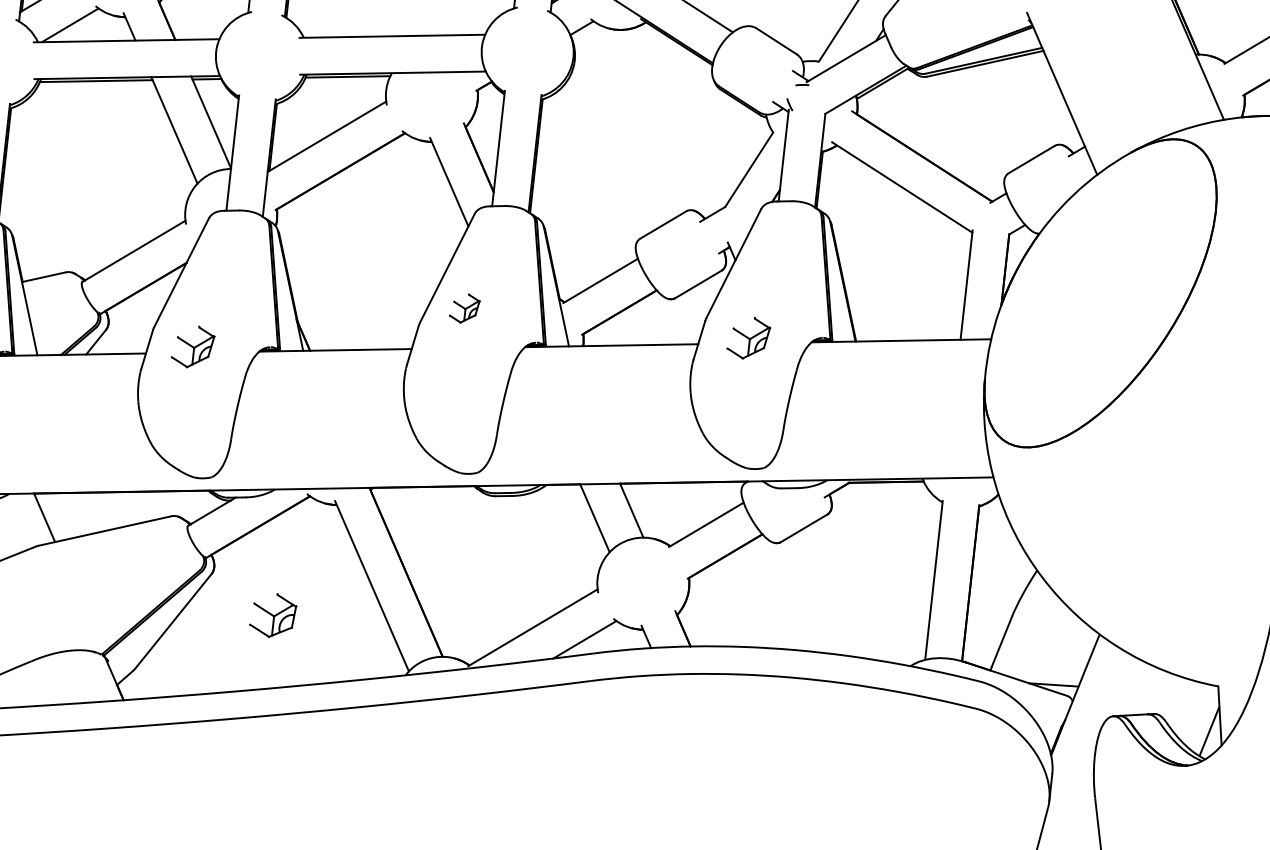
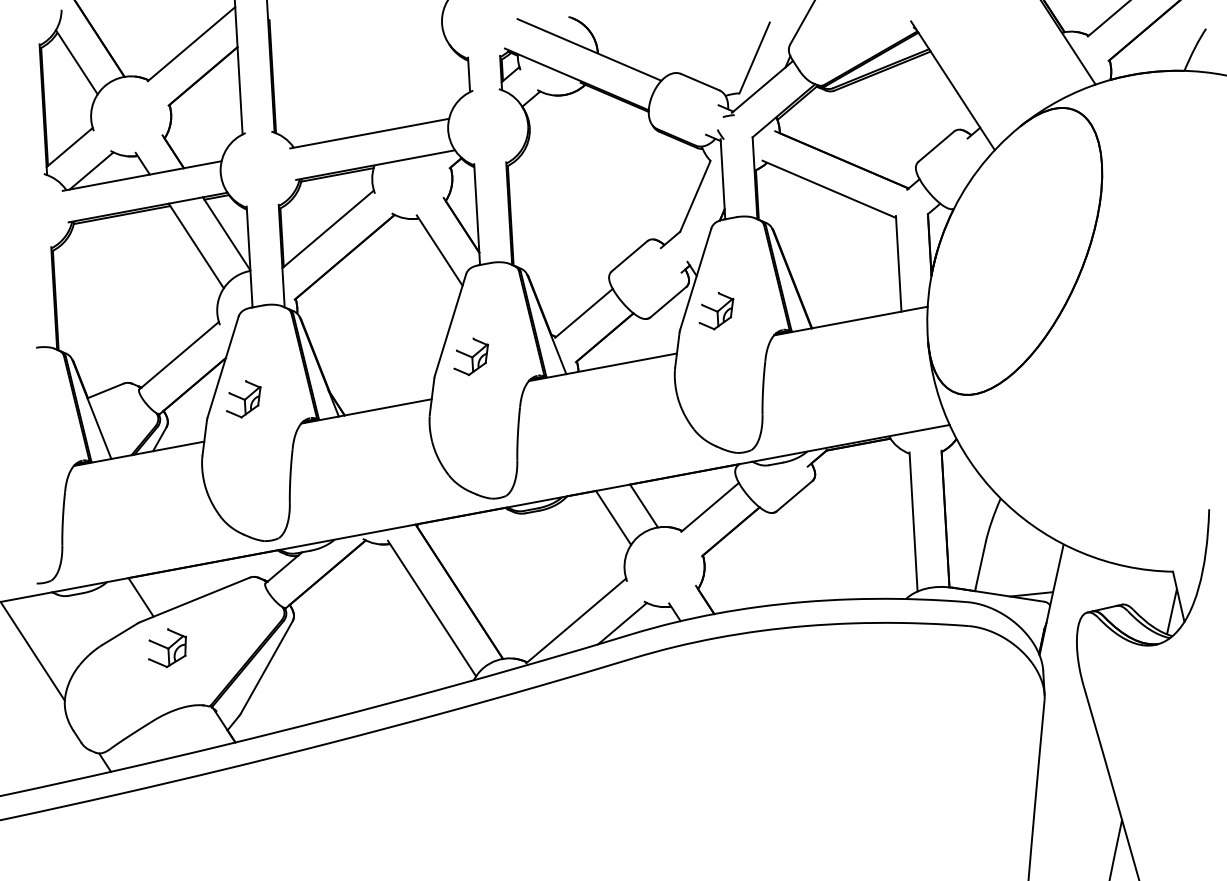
part: (464, 308) -> (471, 356), size x1.43
part: (748, 338) -> (716, 311), moved
part: (192, 347) -> (243, 399), moved
part: (273, 614) -> (167, 647), moved

